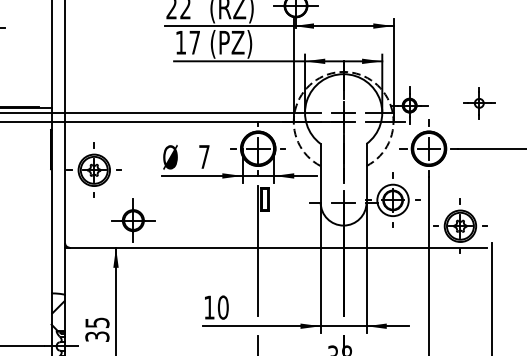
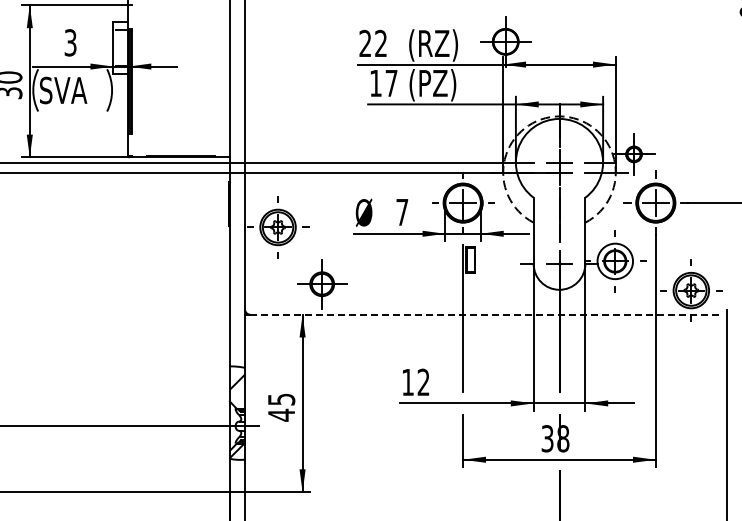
part: (479, 103) -> (712, 151), removed
line: (278, 247) -> (485, 314), solid -> dashed
text: (223, 307) -> (423, 382), 10 -> 12
text: (97, 336) -> (281, 414), 35 -> 45

